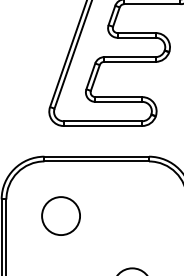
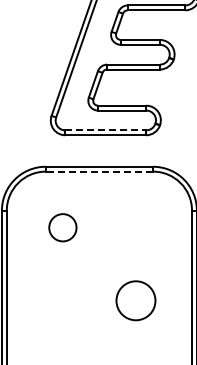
line: (103, 121) -> (106, 130), solid -> dashed
line: (96, 161) -> (99, 171), solid -> dashed
circle: (60, 215) -> (62, 227), size x0.7

